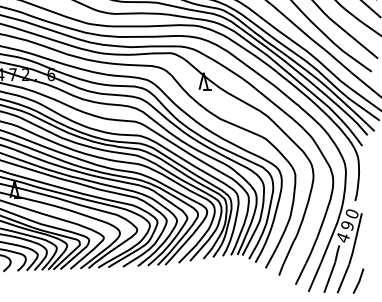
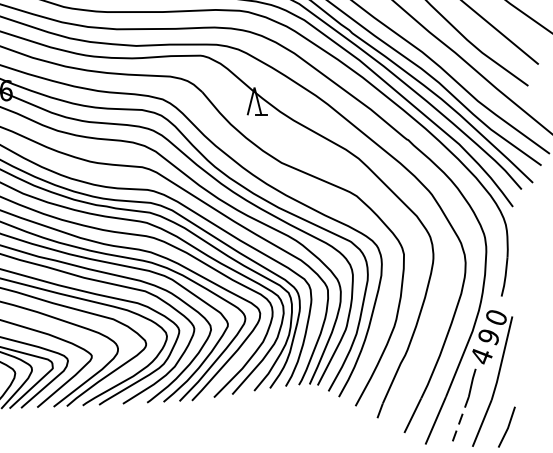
line: (329, 278) -> (459, 422), solid -> dashed

